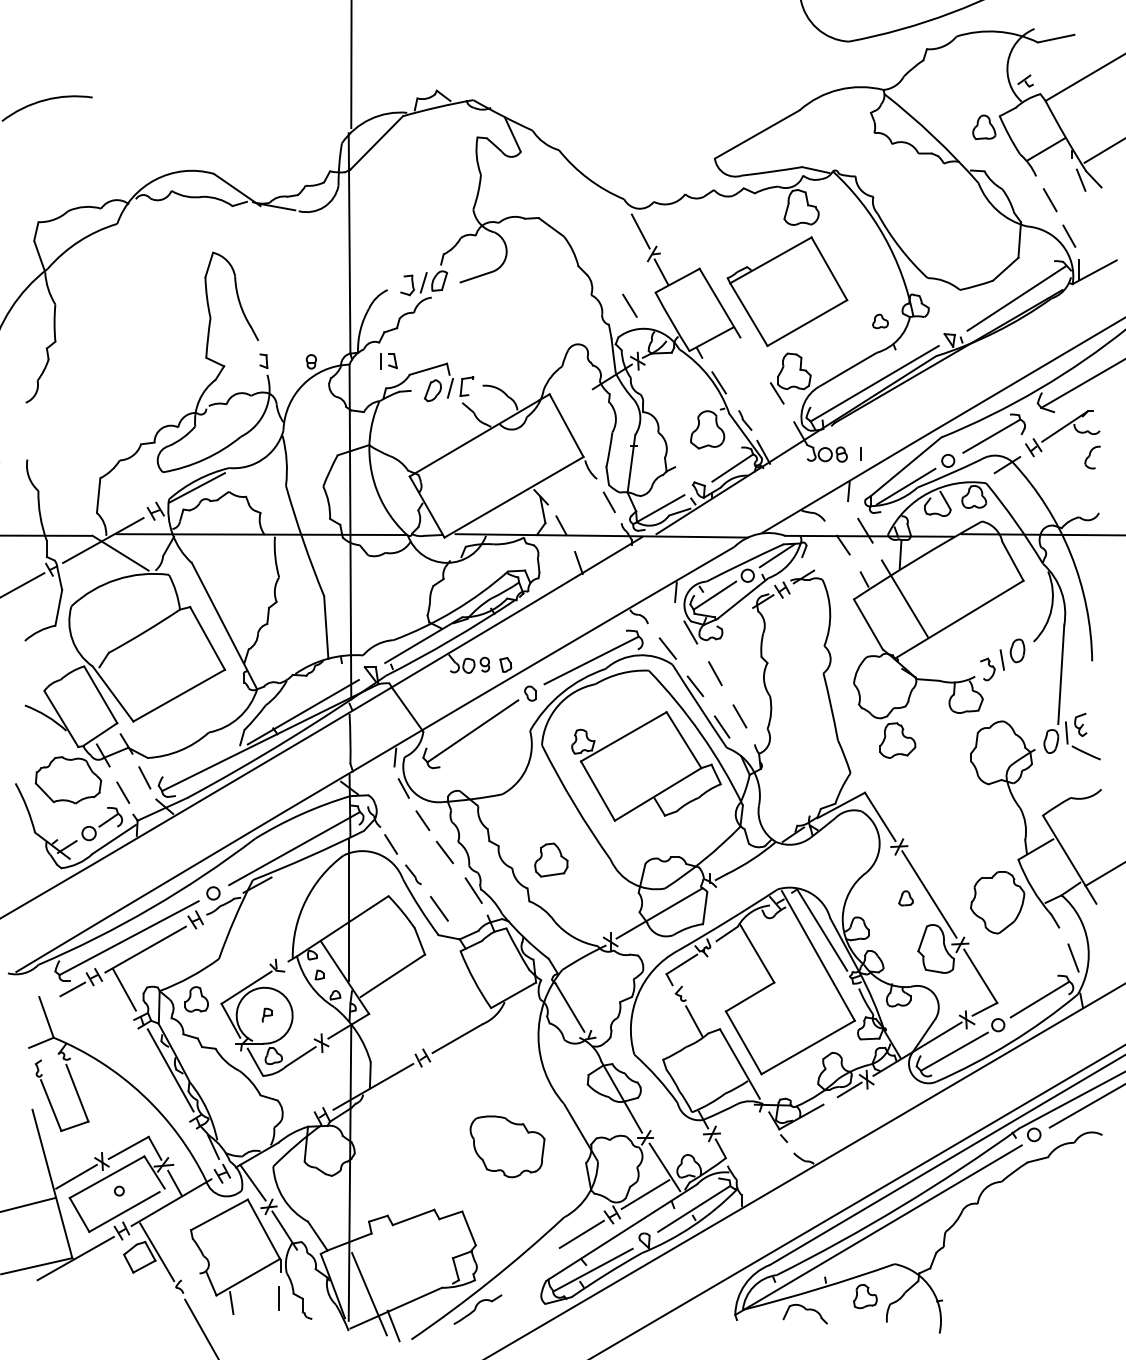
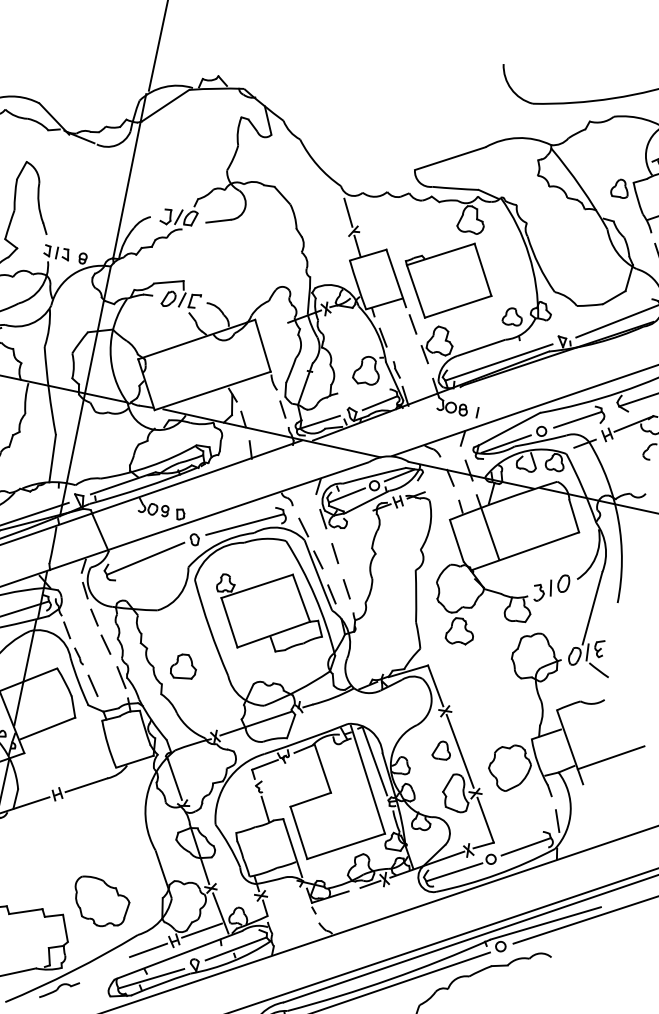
line: (629, 305) -> (412, 324), moved
part: (880, 321) -> (512, 317), size x1.67
part: (388, 361) -> (62, 254), moved
part: (905, 898) -> (441, 750), size x1.67
part: (507, 1146) -> (100, 902), moved

